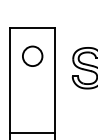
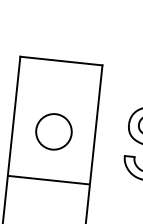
circle: (32, 55) -> (53, 130), moved
line: (32, 93) -> (48, 179), added

